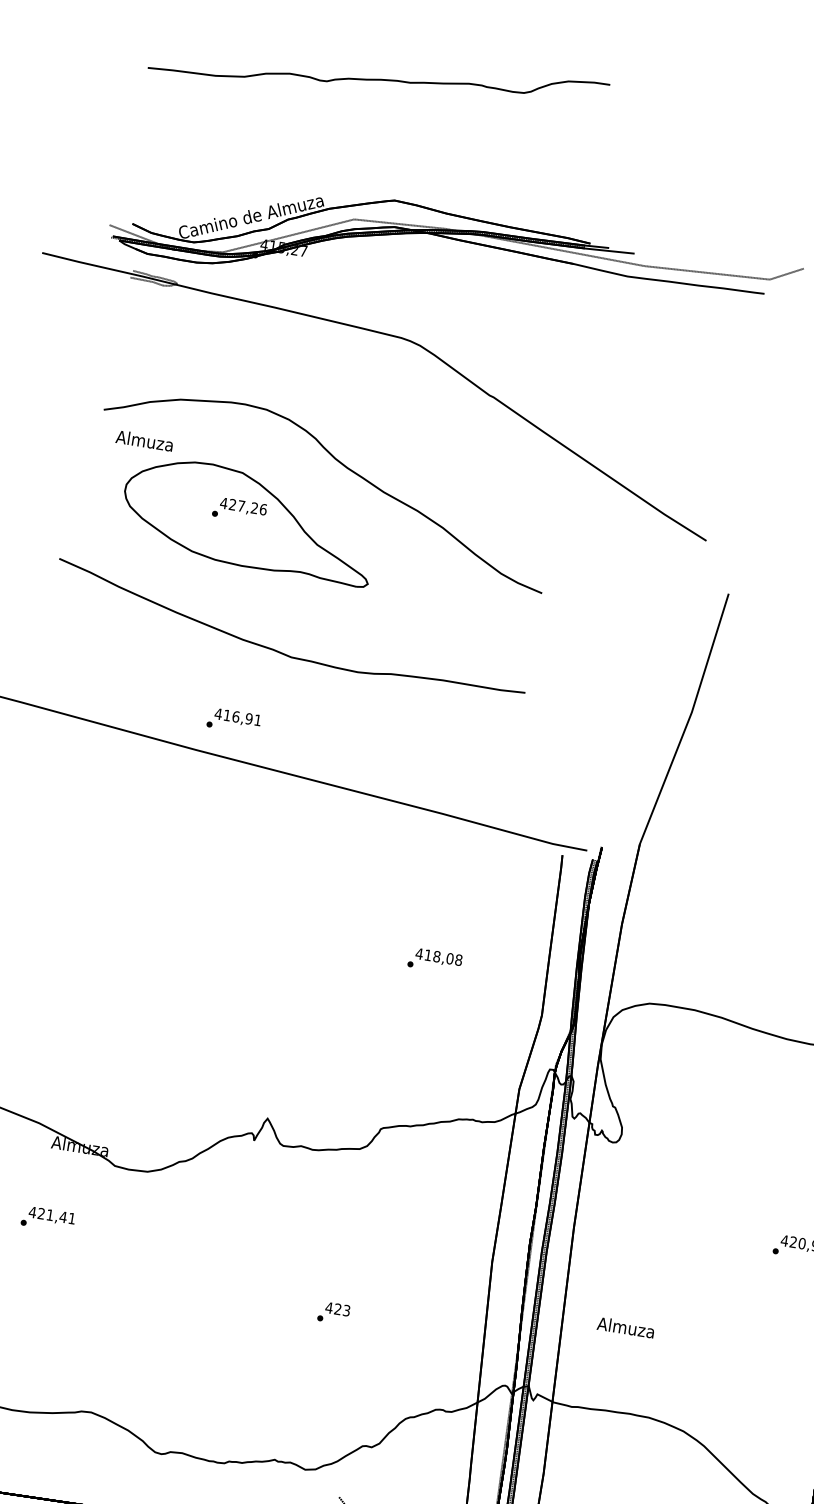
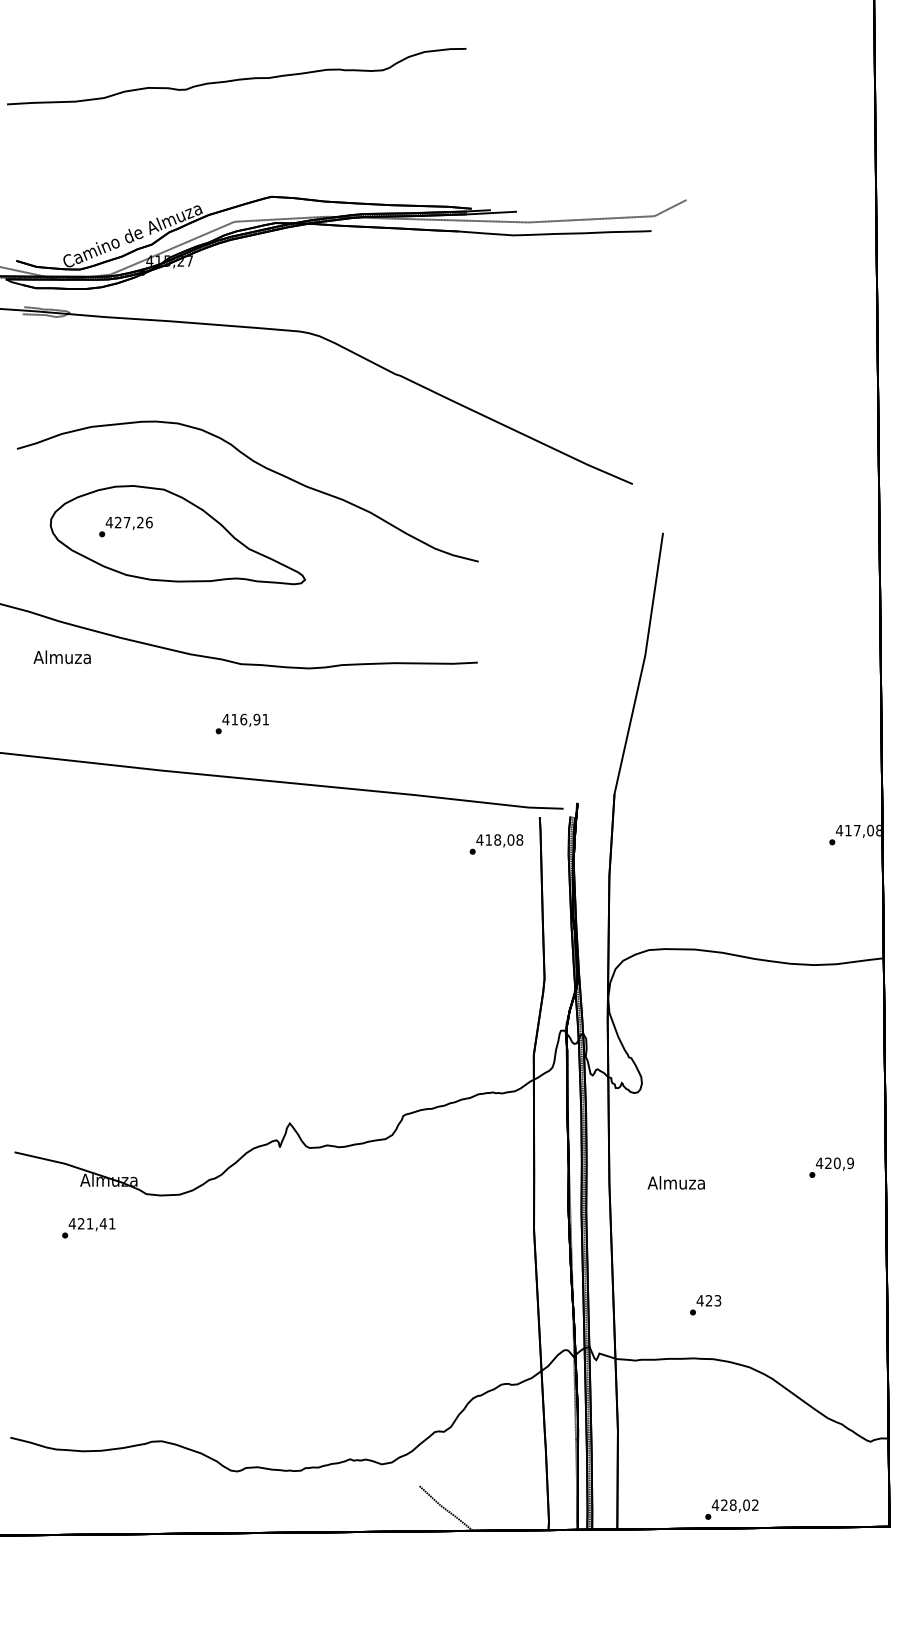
text: (143, 440) -> (61, 657), moved
text: (239, 509) -> (125, 526), moved
text: (233, 720) -> (241, 723), moved
text: (435, 960) -> (496, 844), moved
text: (47, 1219) -> (88, 1228), moved
text: (333, 1313) -> (705, 1305), moved
text: (625, 1327) -> (675, 1182), moved

